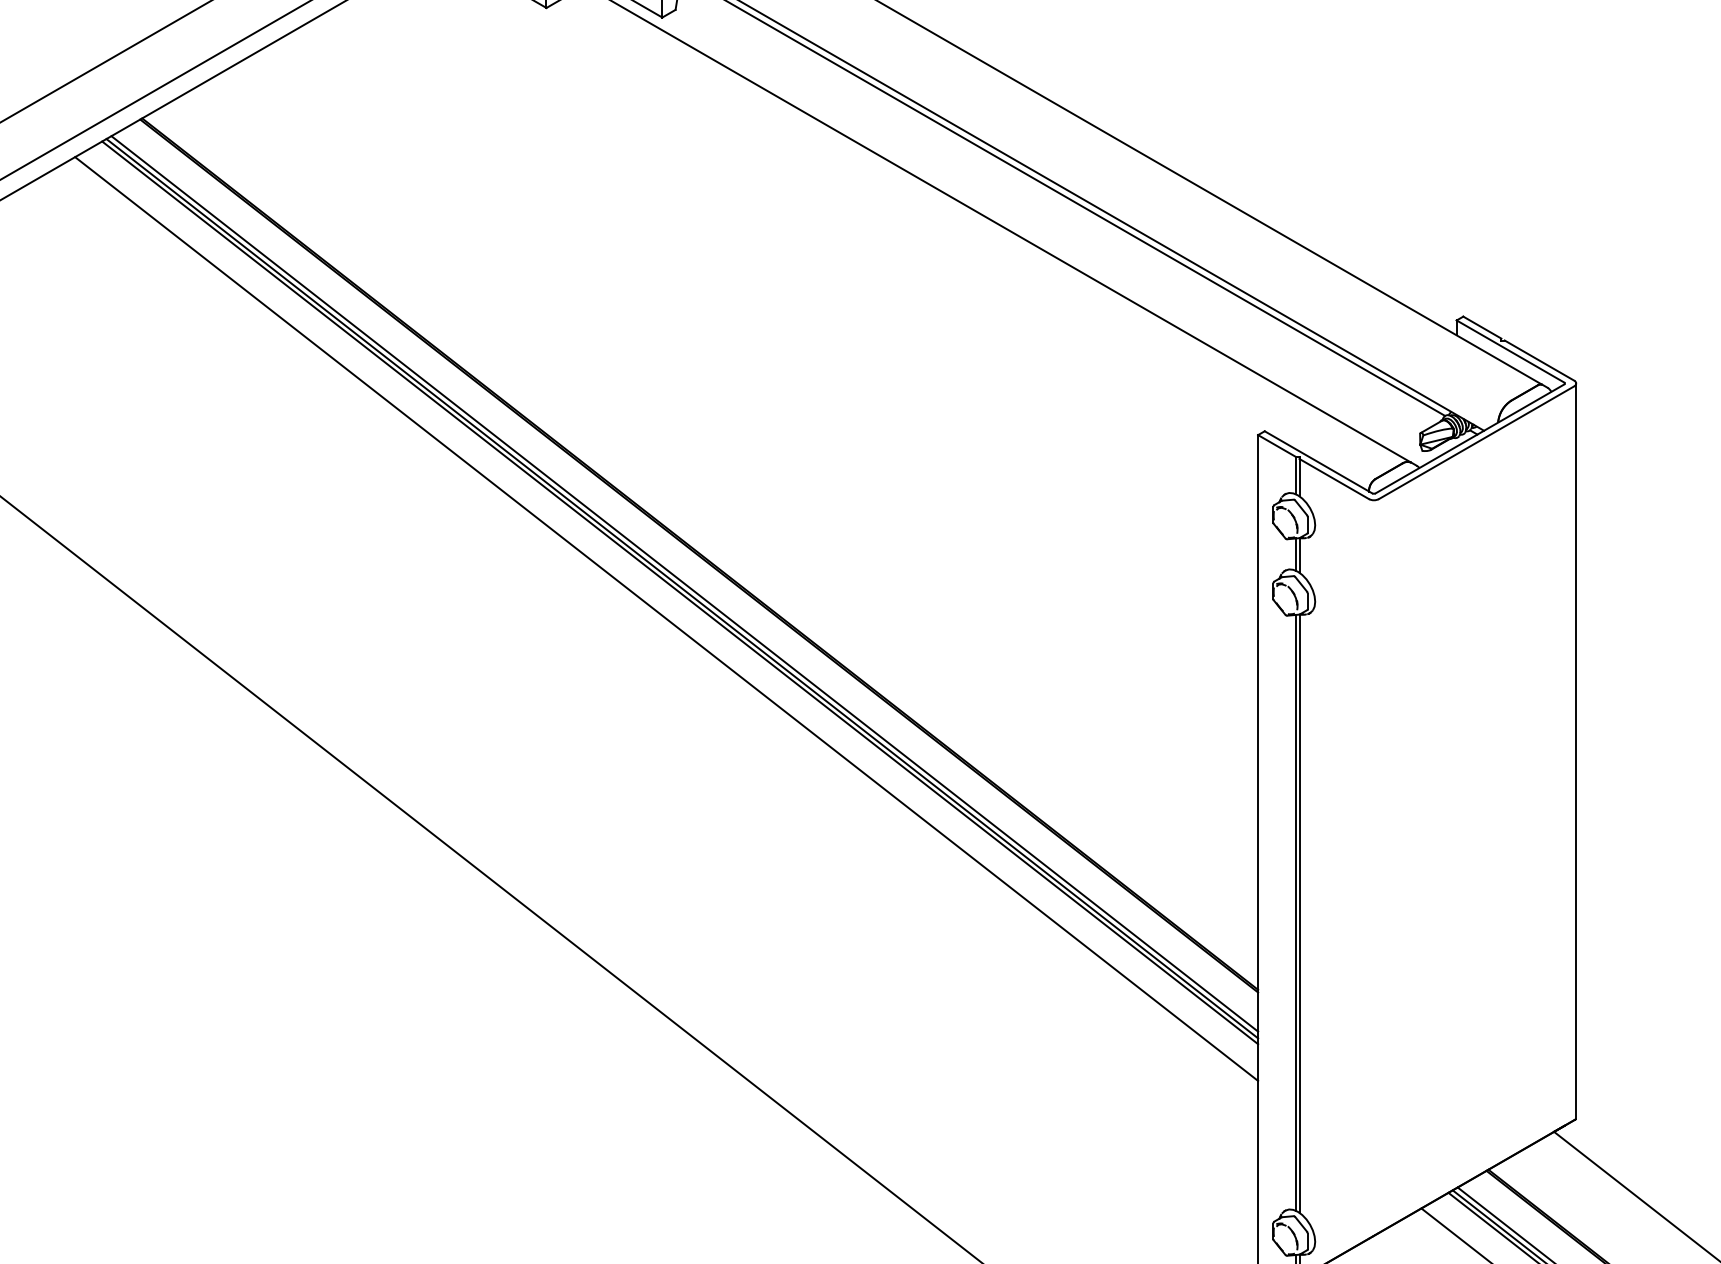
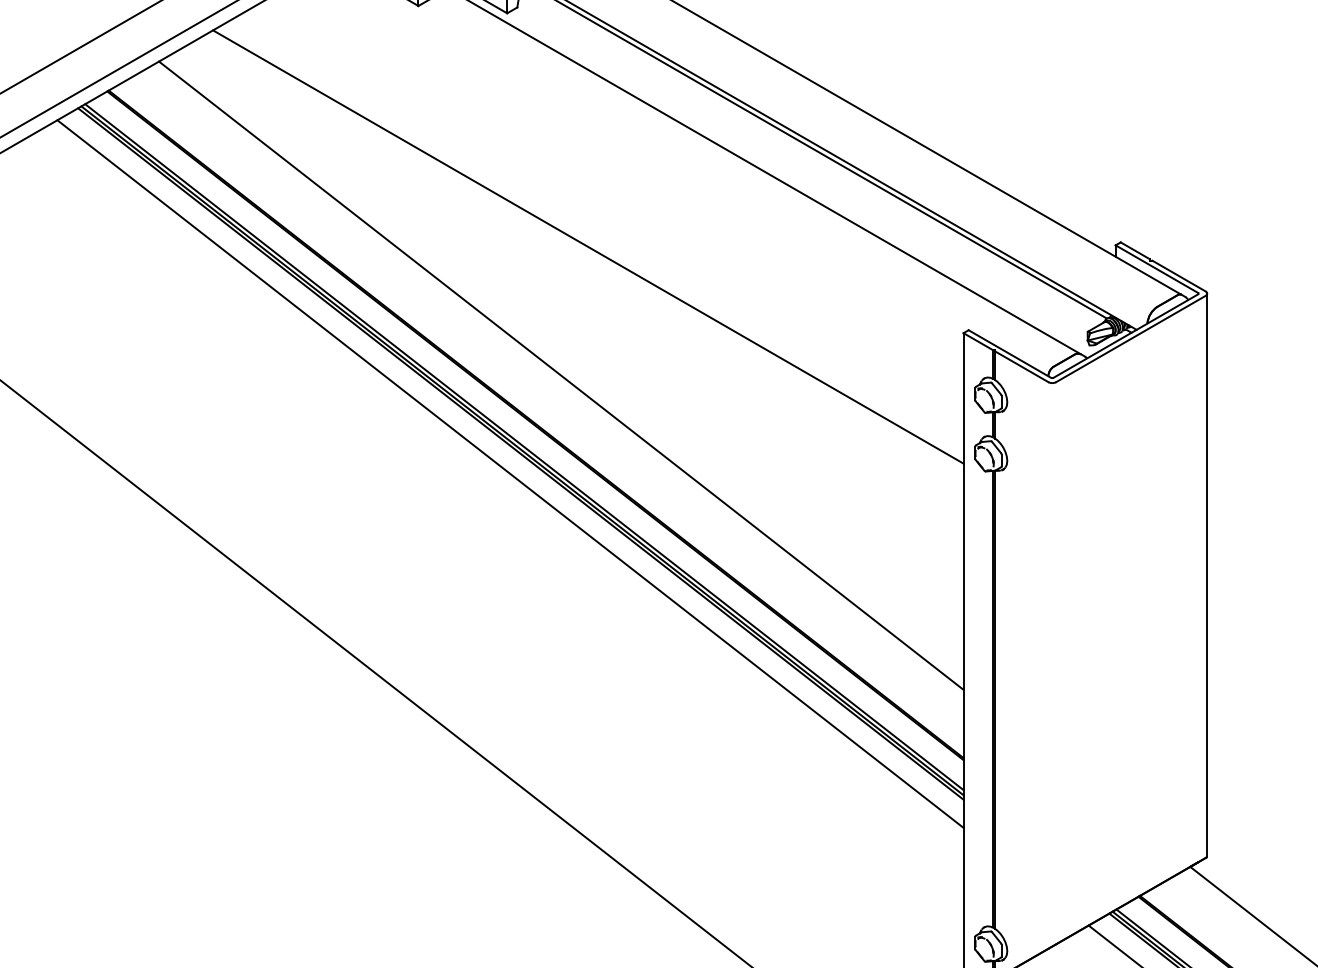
line: (768, 321) -> (588, 246), added
line: (733, 490) -> (561, 375), added

